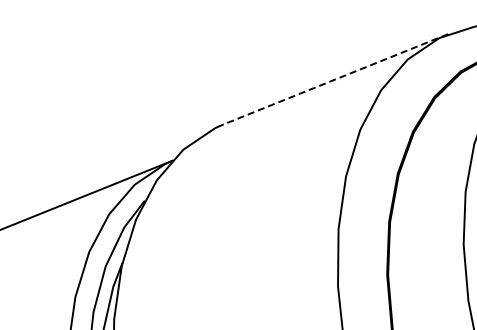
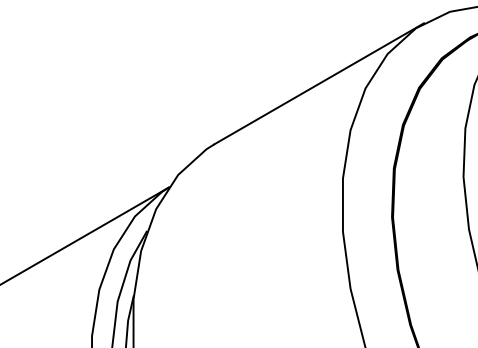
line: (336, 79) -> (319, 83), dashed -> solid

